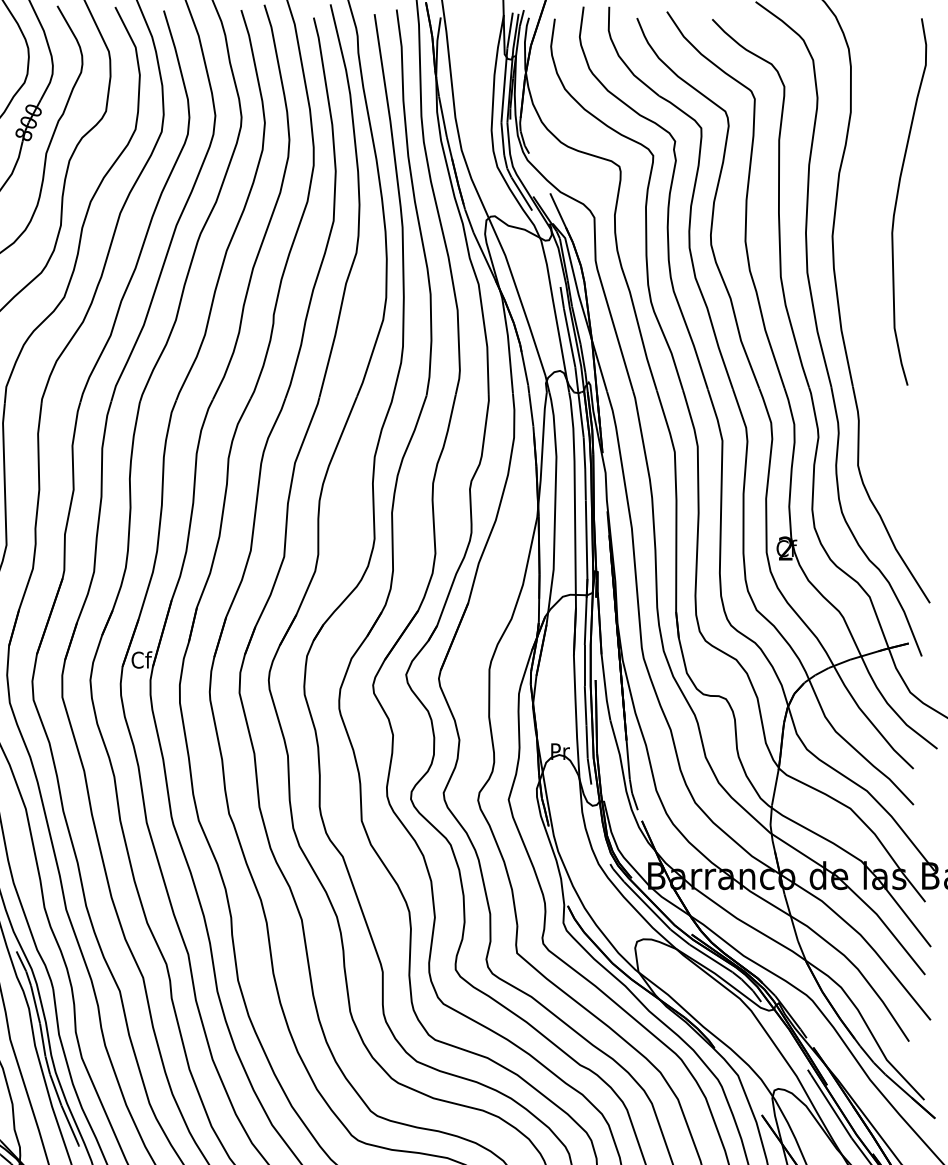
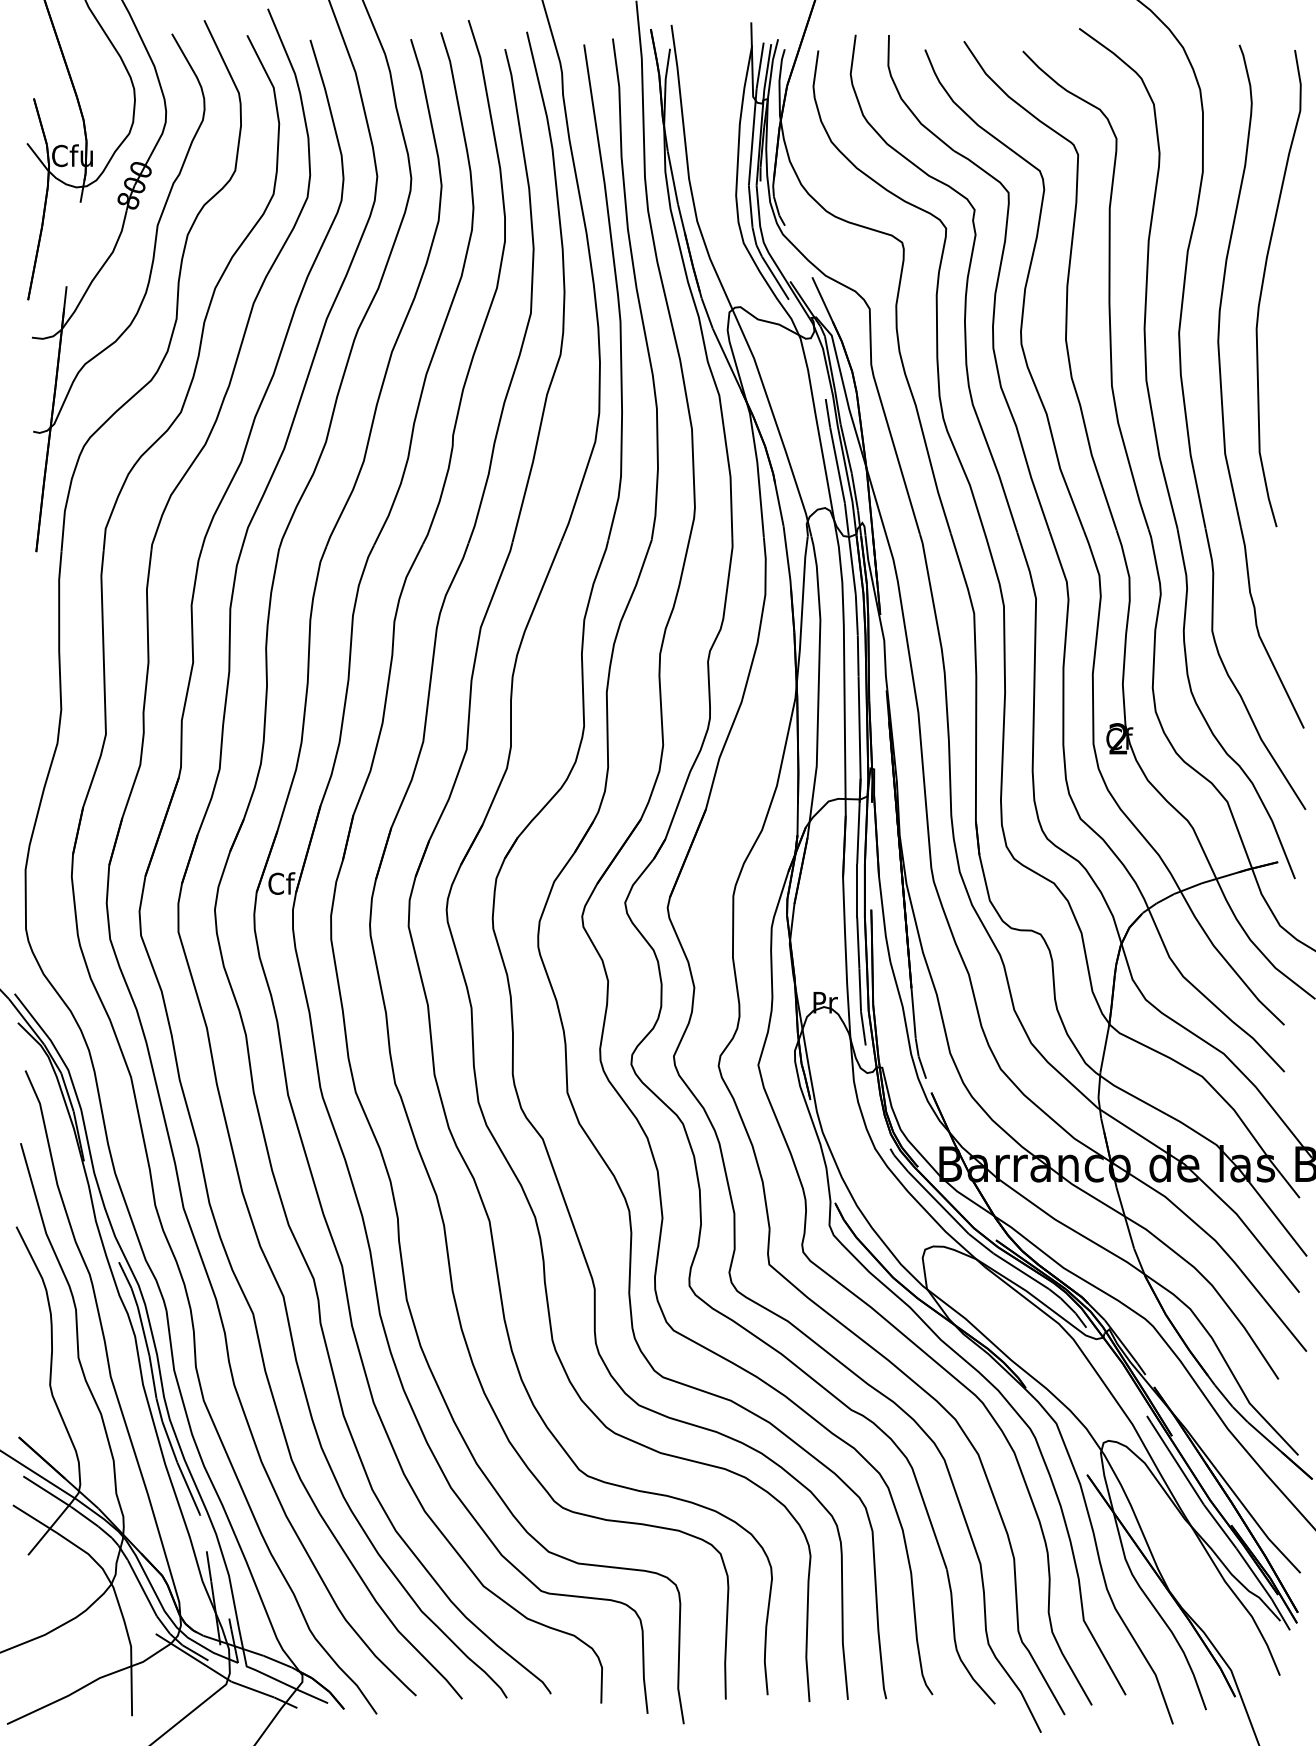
part: (865, 279) -> (1222, 389), added

